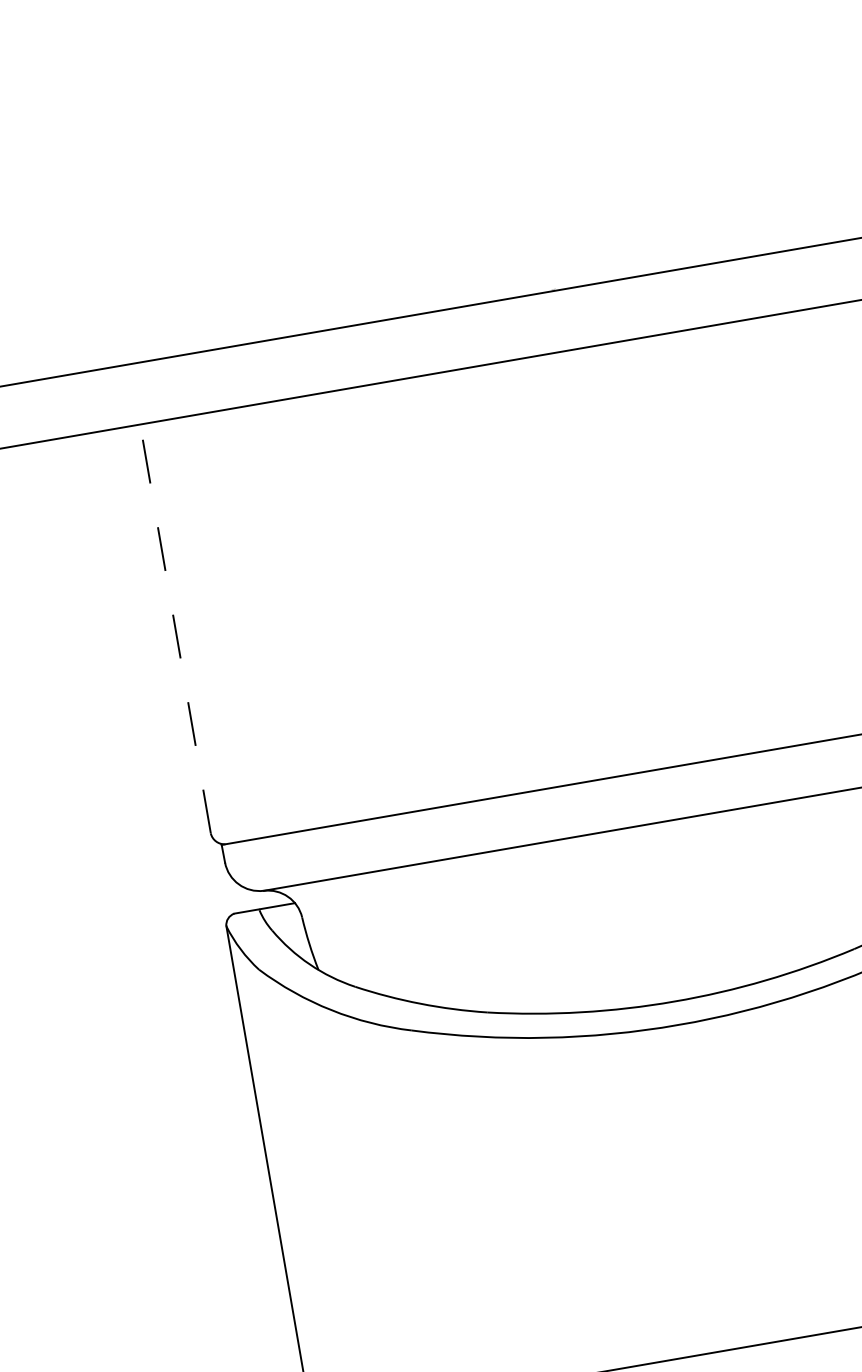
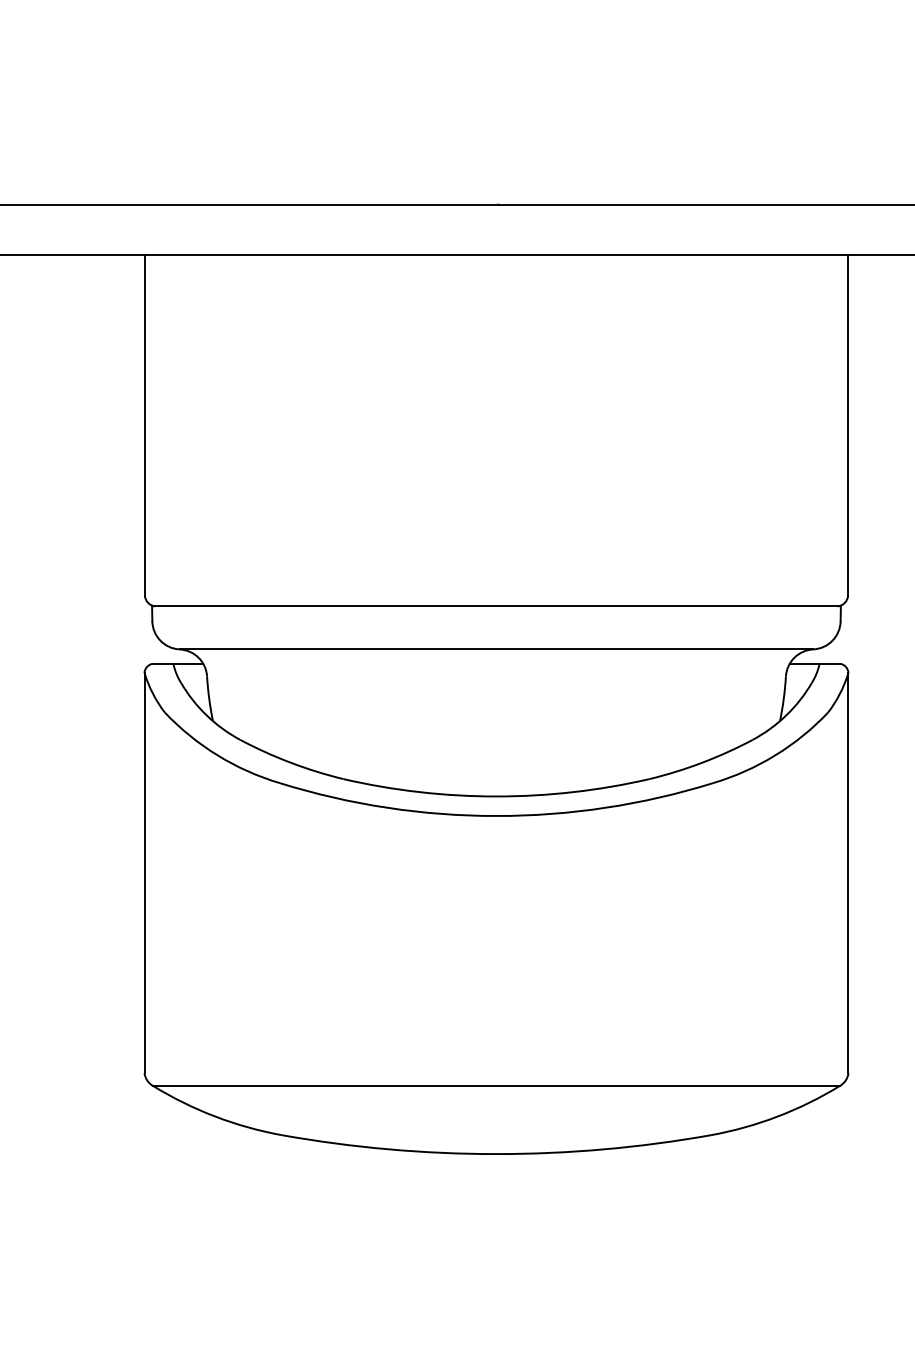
line: (174, 628) -> (144, 424), dashed -> solid

